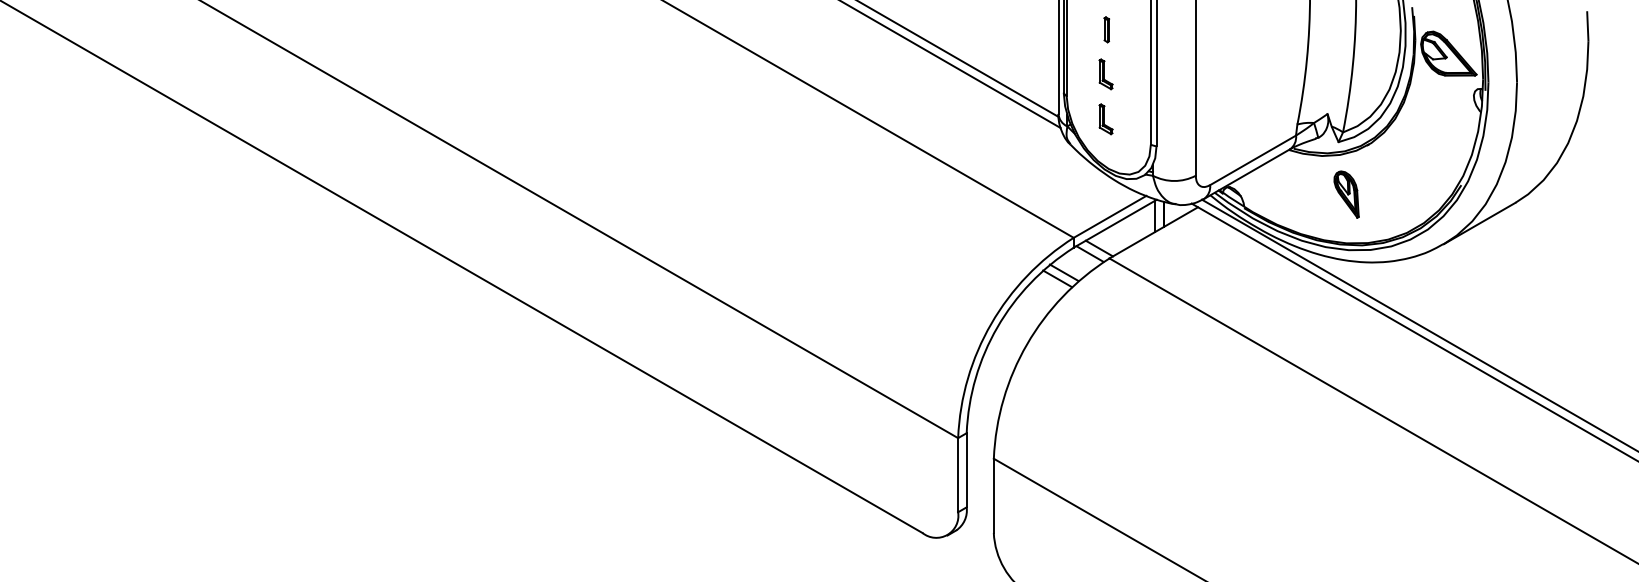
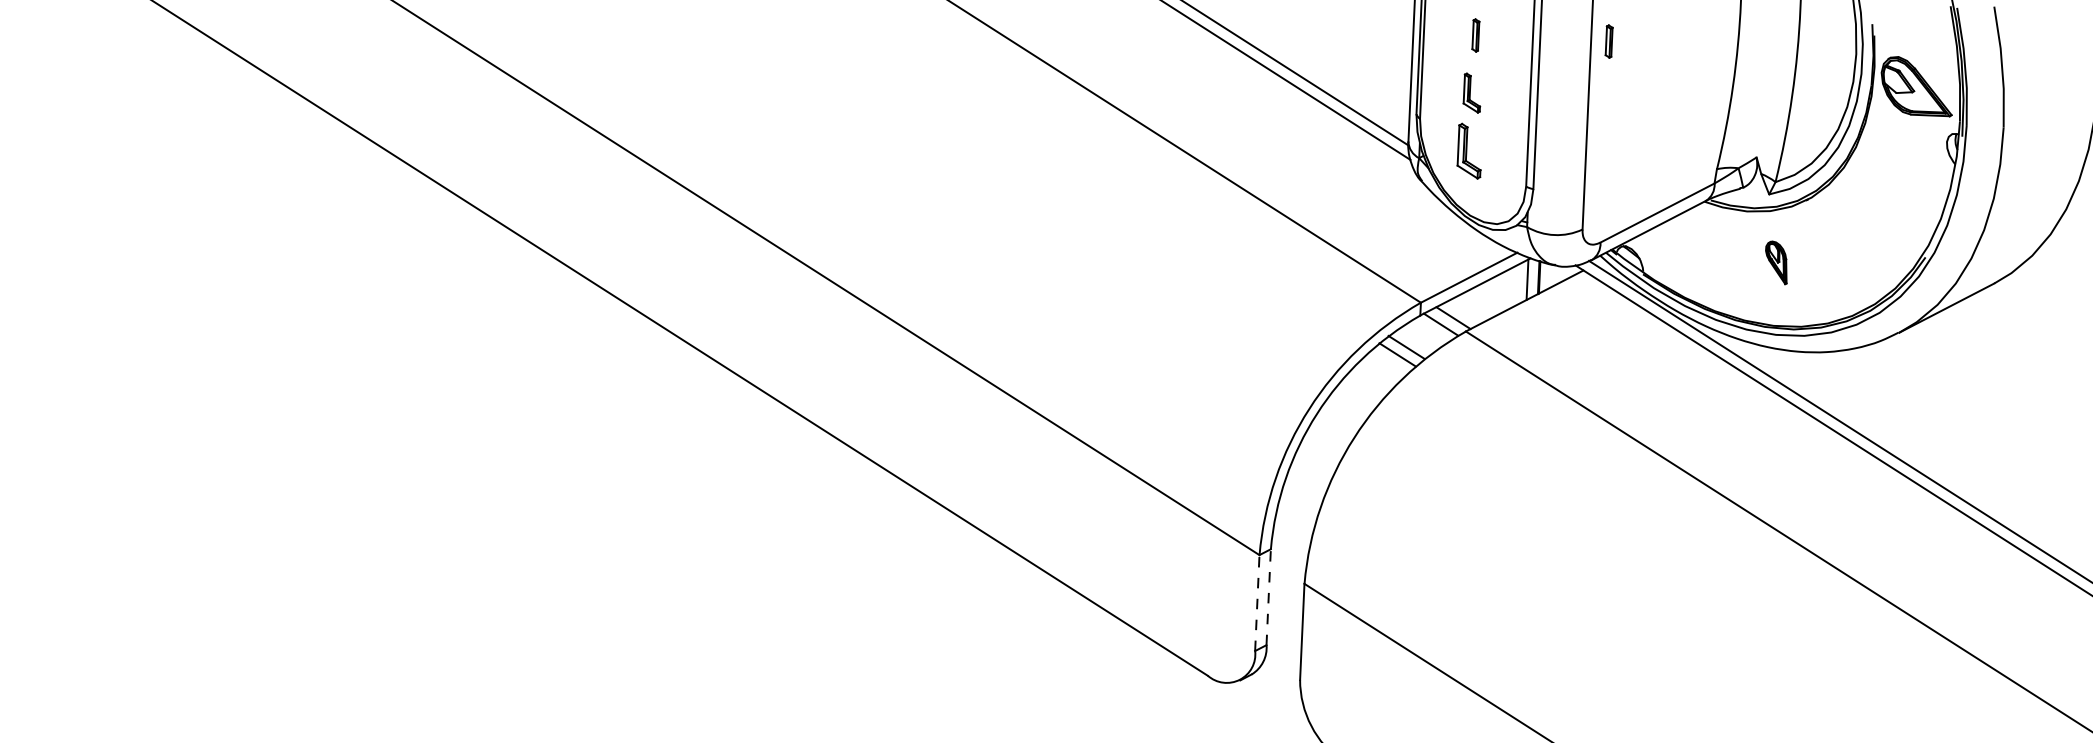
part: (1209, 29) -> (1608, 41), added
part: (1105, 119) -> (1468, 151), size x1.4
part: (1346, 194) -> (1776, 262), size x0.7
line: (966, 469) -> (1268, 596), solid -> dashed
line: (958, 474) -> (1257, 602), solid -> dashed

